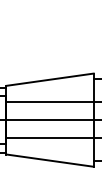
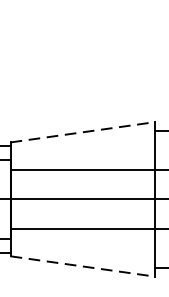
line: (50, 79) -> (83, 131), solid -> dashed
line: (50, 160) -> (83, 266), solid -> dashed

